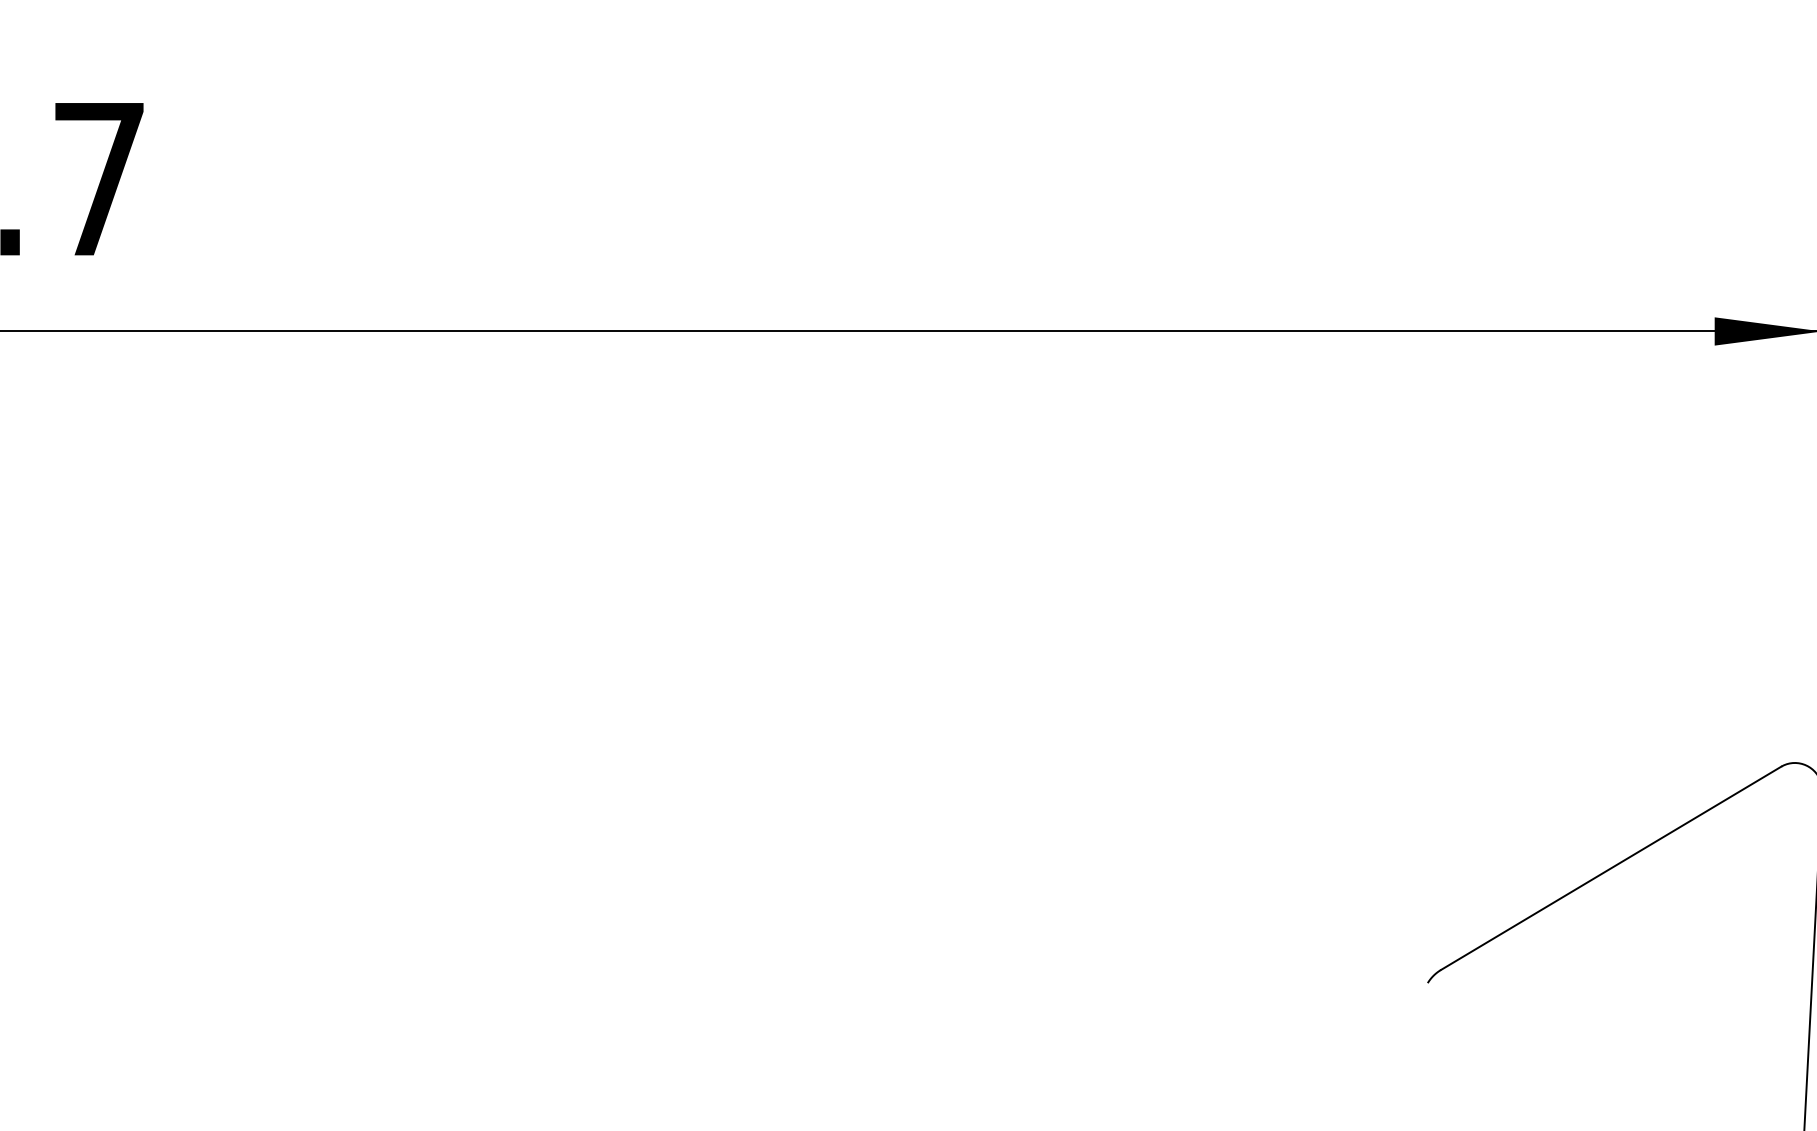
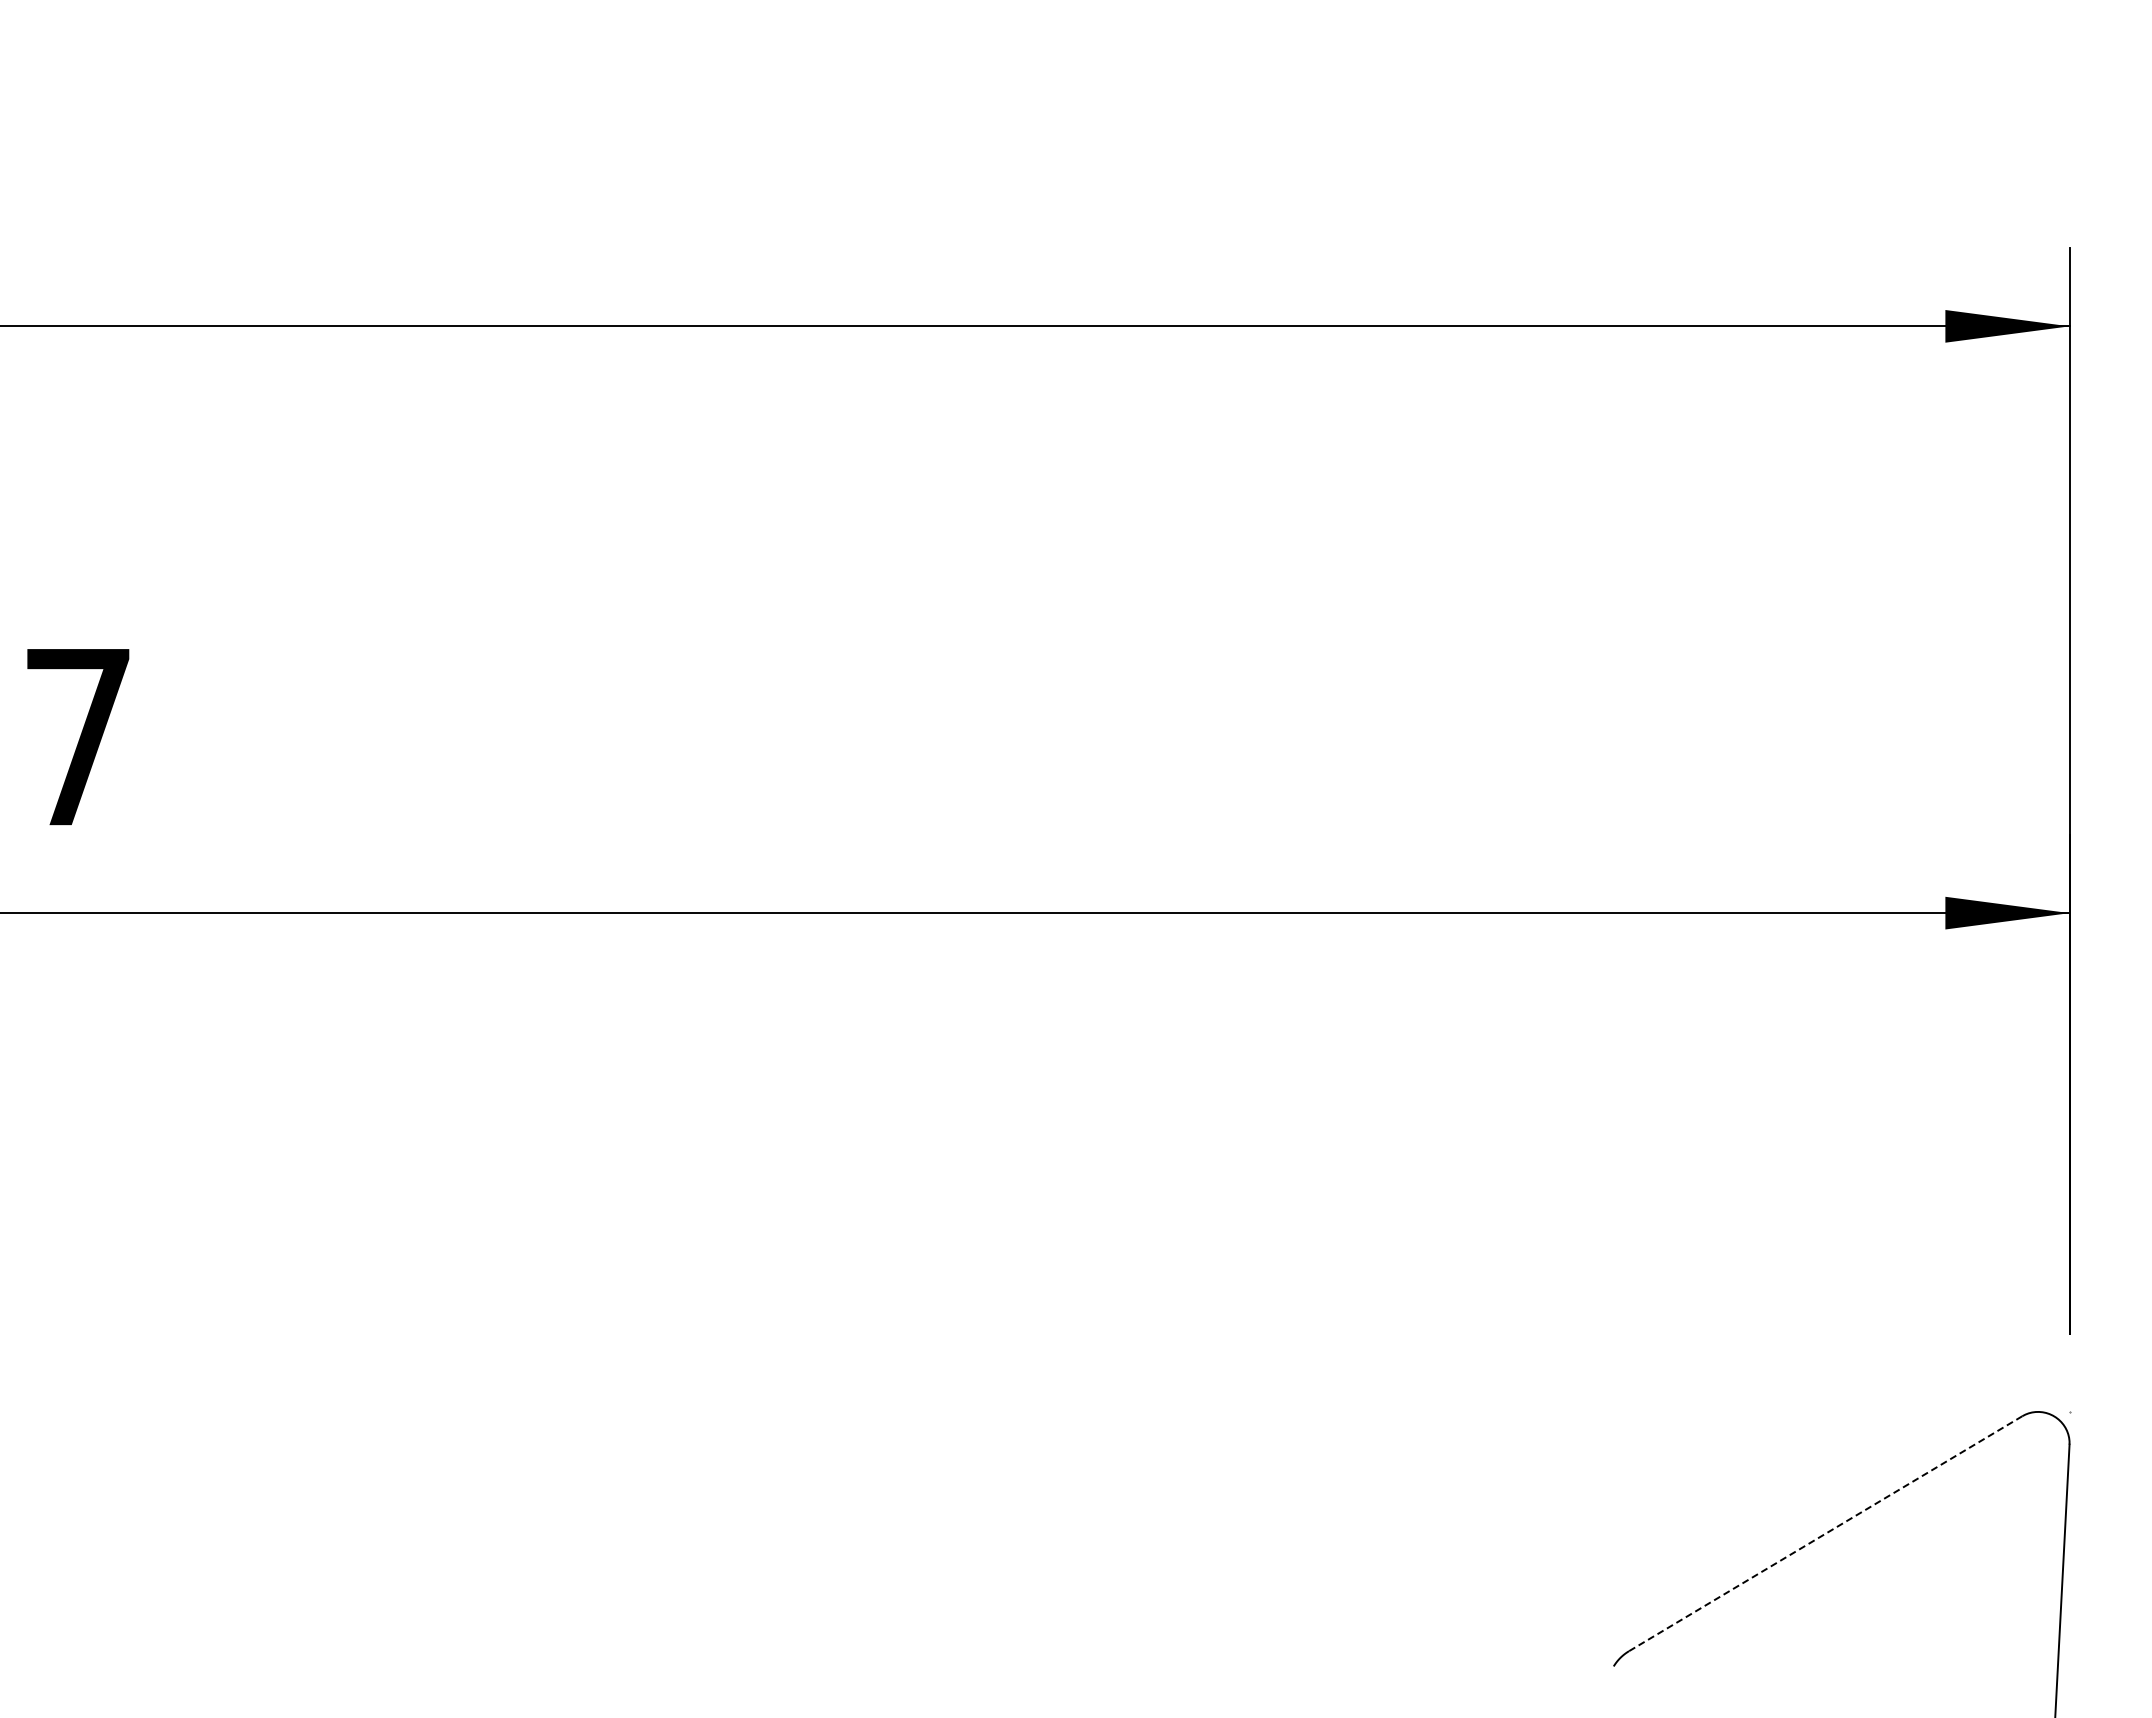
line: (1610, 868) -> (1825, 1533), solid -> dashed

